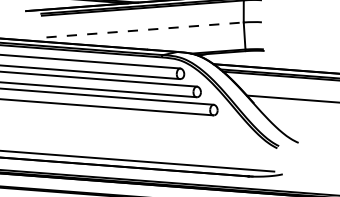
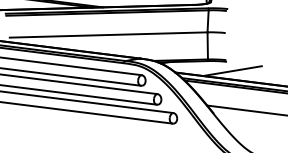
line: (145, 29) -> (109, 34), dashed -> solid
line: (270, 59) -> (232, 70), added

